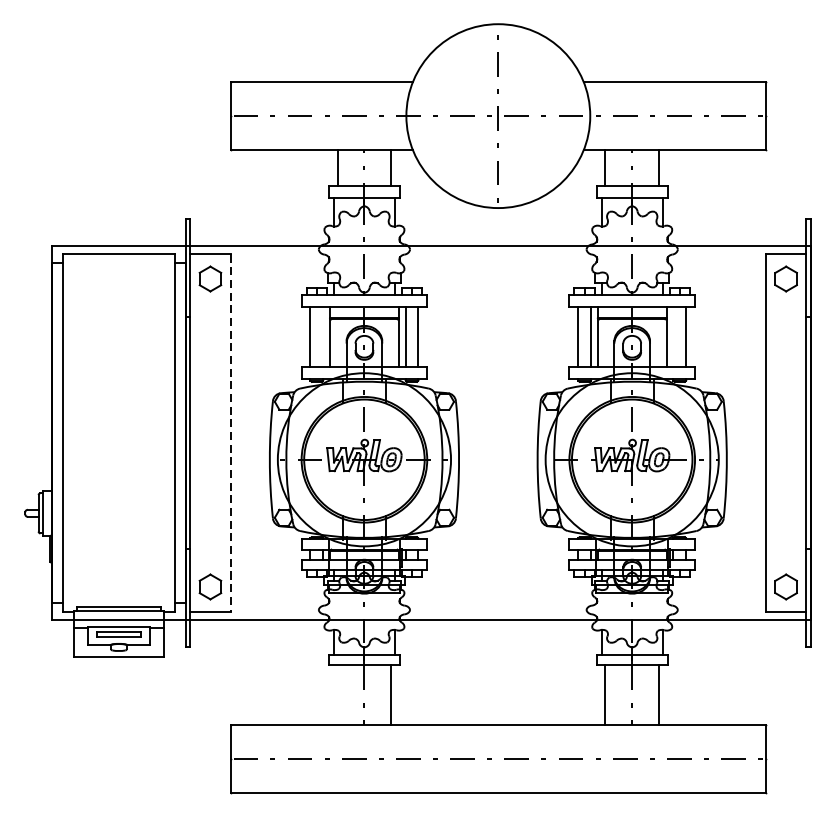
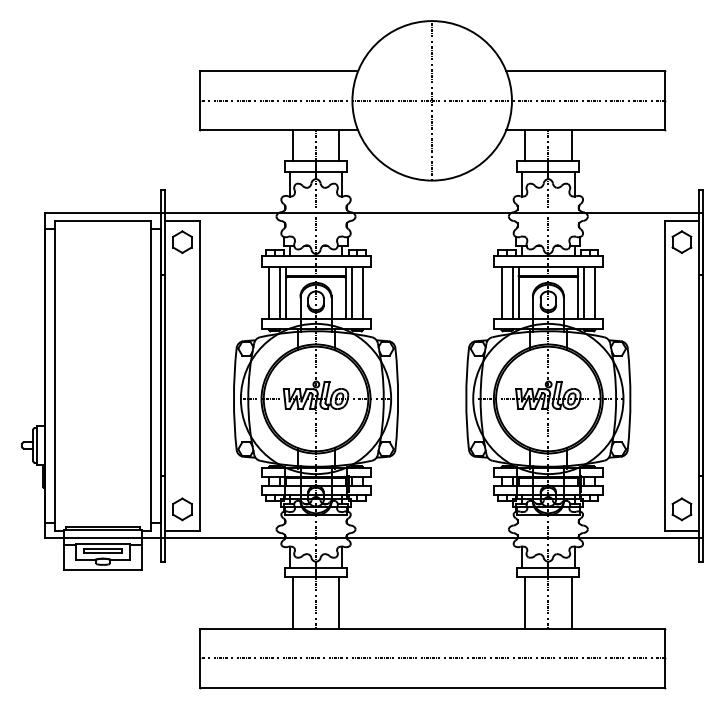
line: (323, 337) -> (280, 292), added
line: (673, 337) -> (584, 292), added
line: (230, 432) -> (199, 375), dashed -> solid
line: (337, 694) -> (292, 602), added

